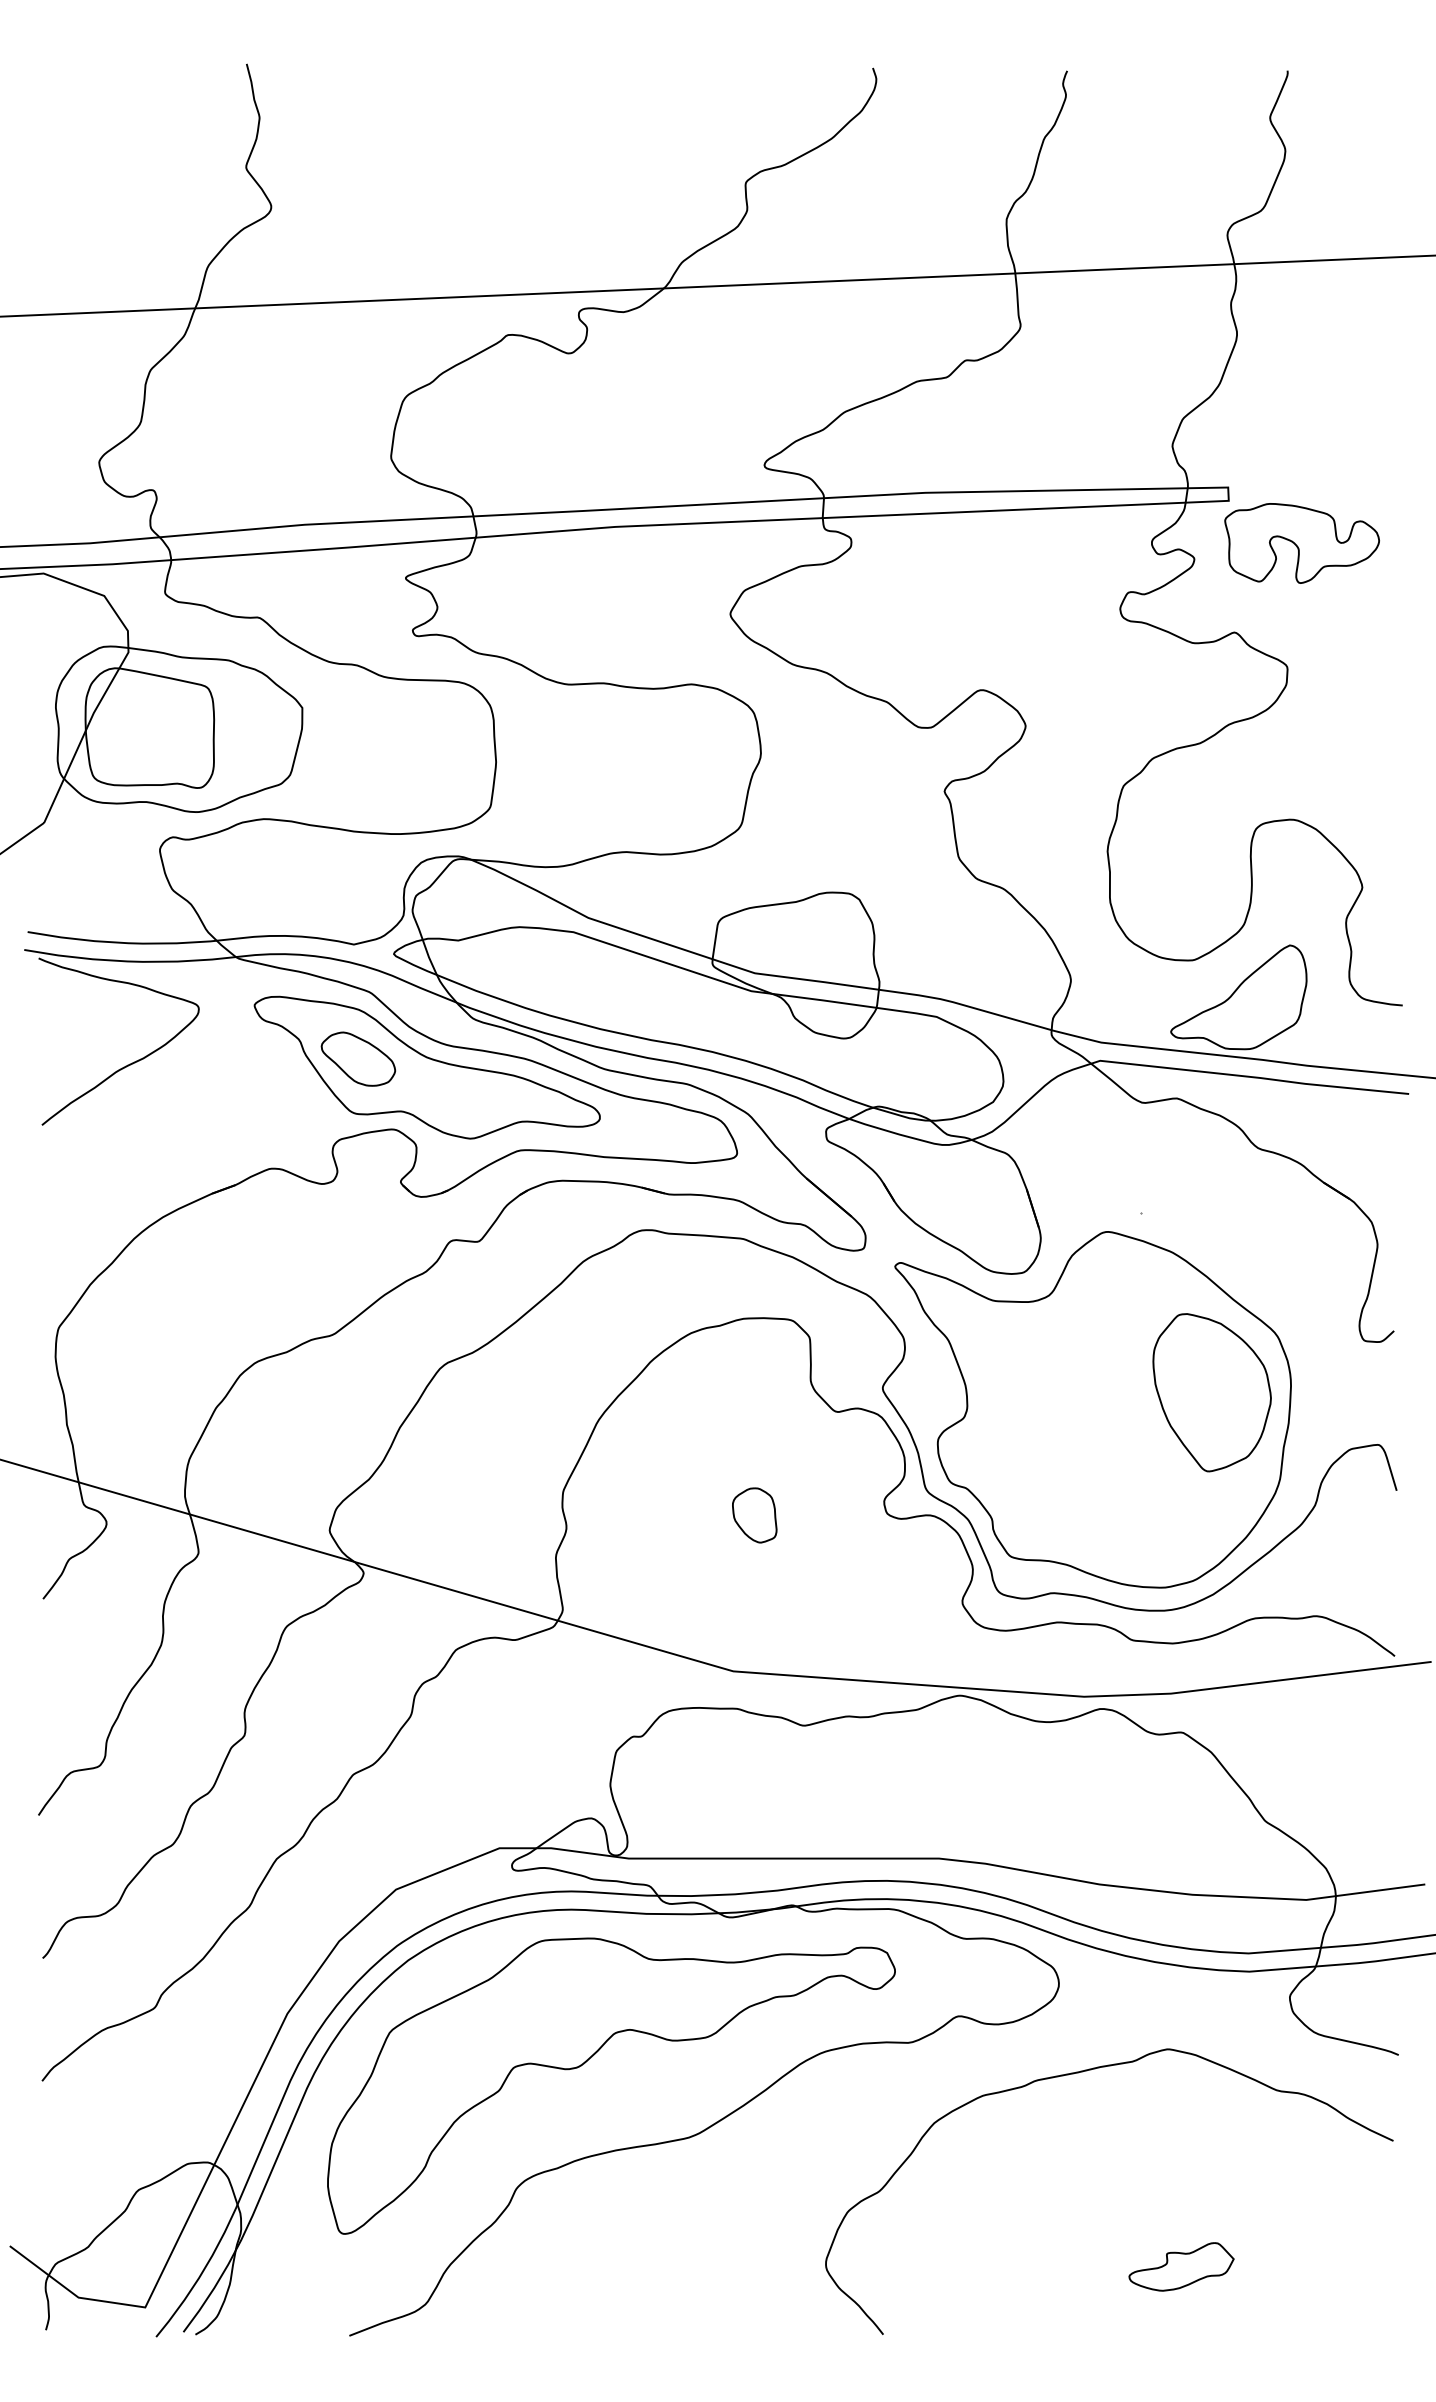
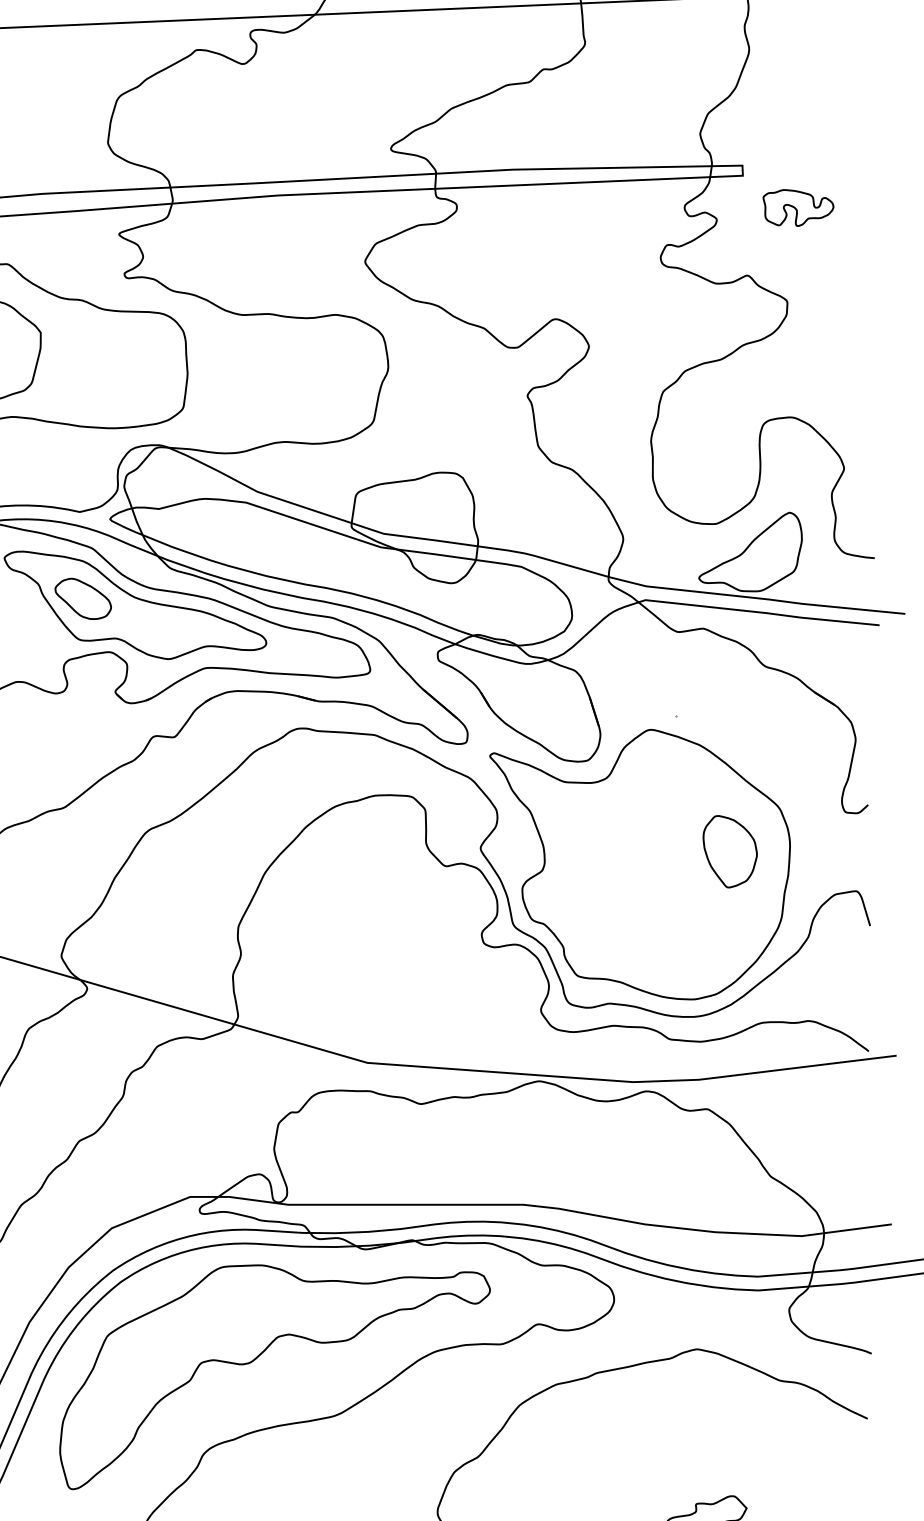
part: (1301, 543) -> (798, 208), size x0.6
part: (1211, 1392) -> (729, 851), size x0.6
part: (754, 1515) -> (383, 944), removed

